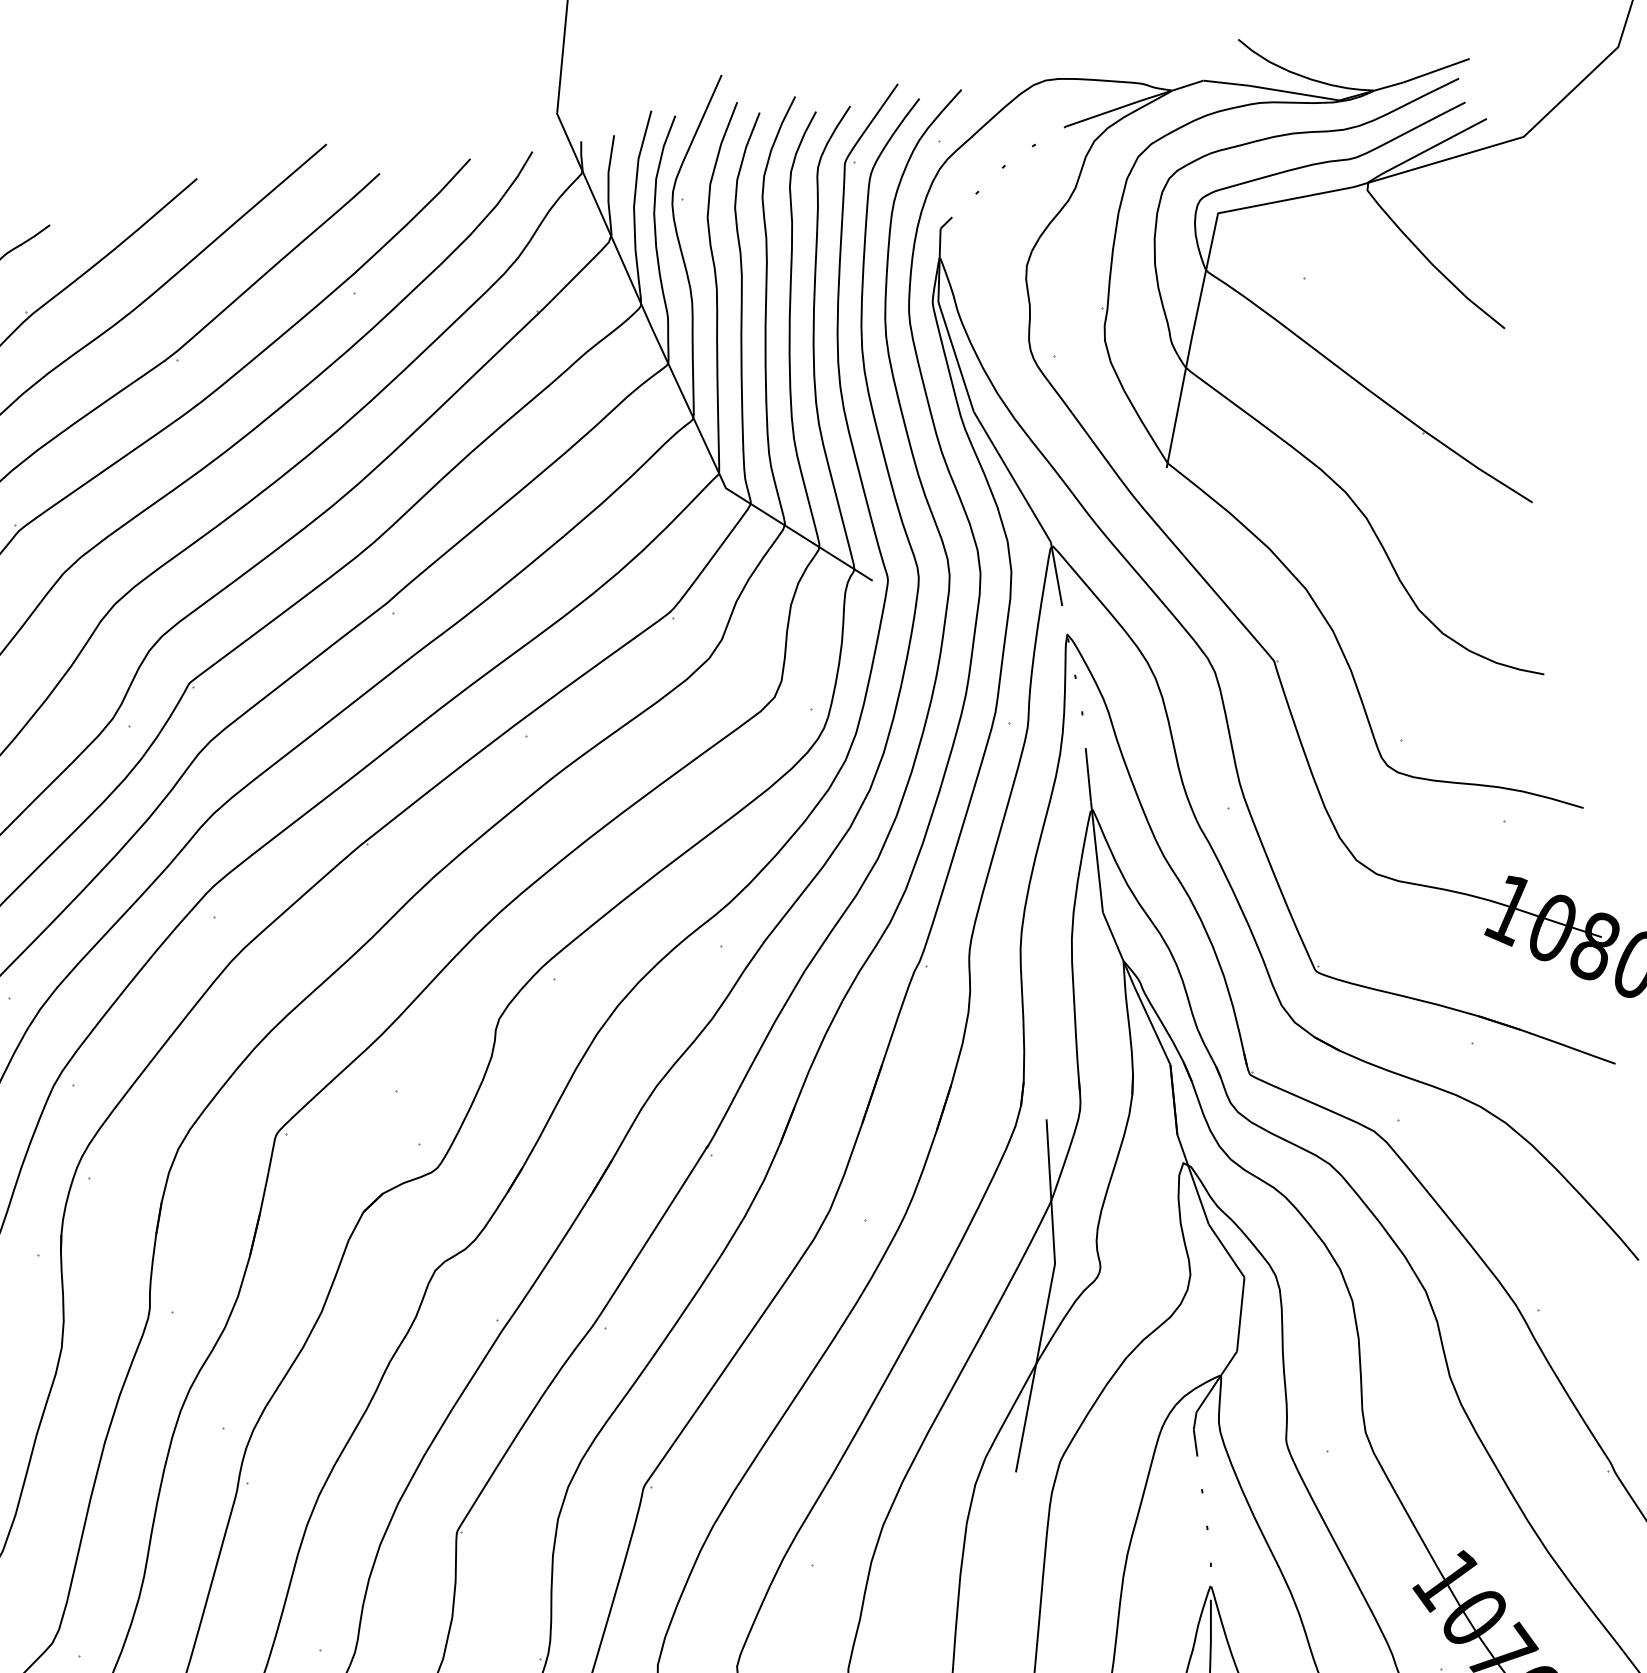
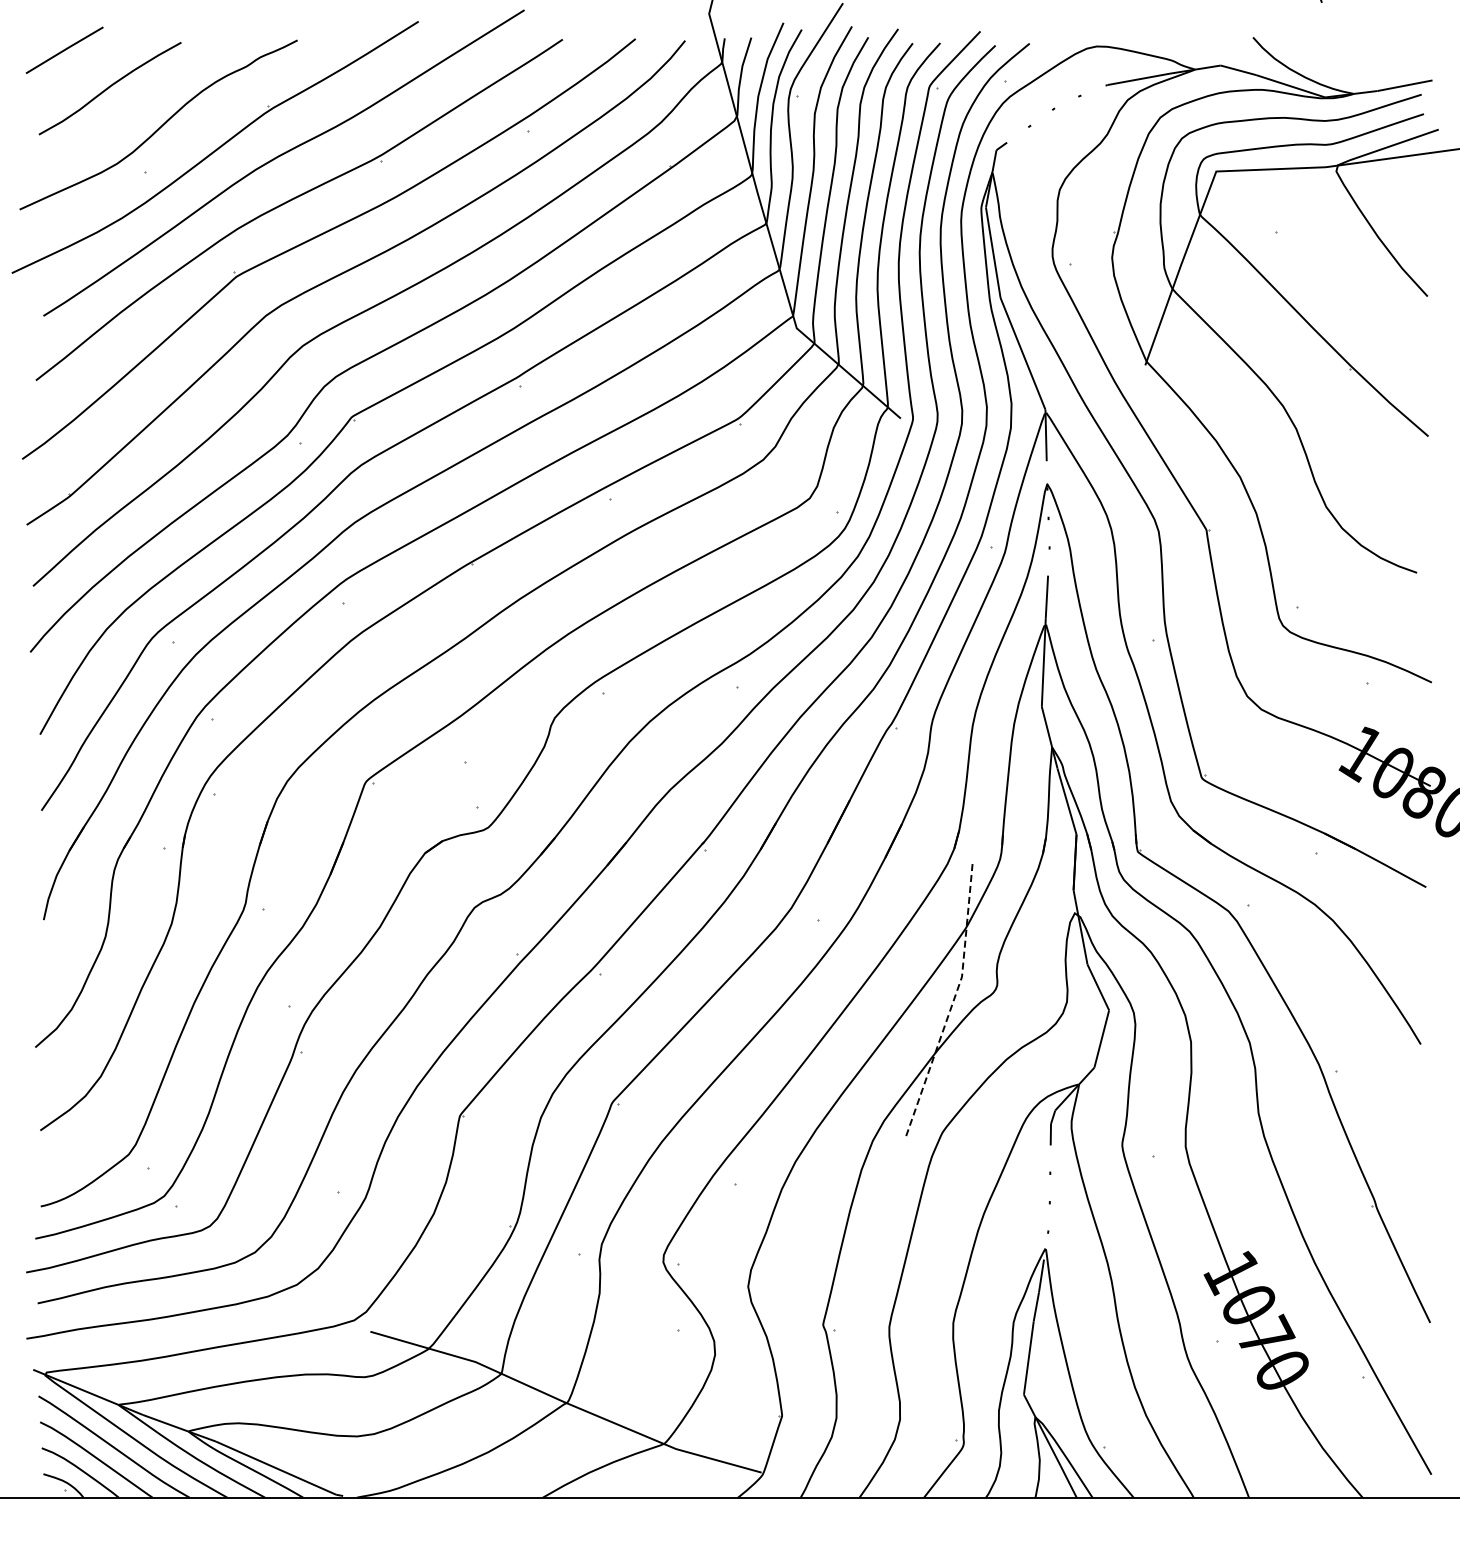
line: (1049, 1295) -> (953, 1001), solid -> dashed

